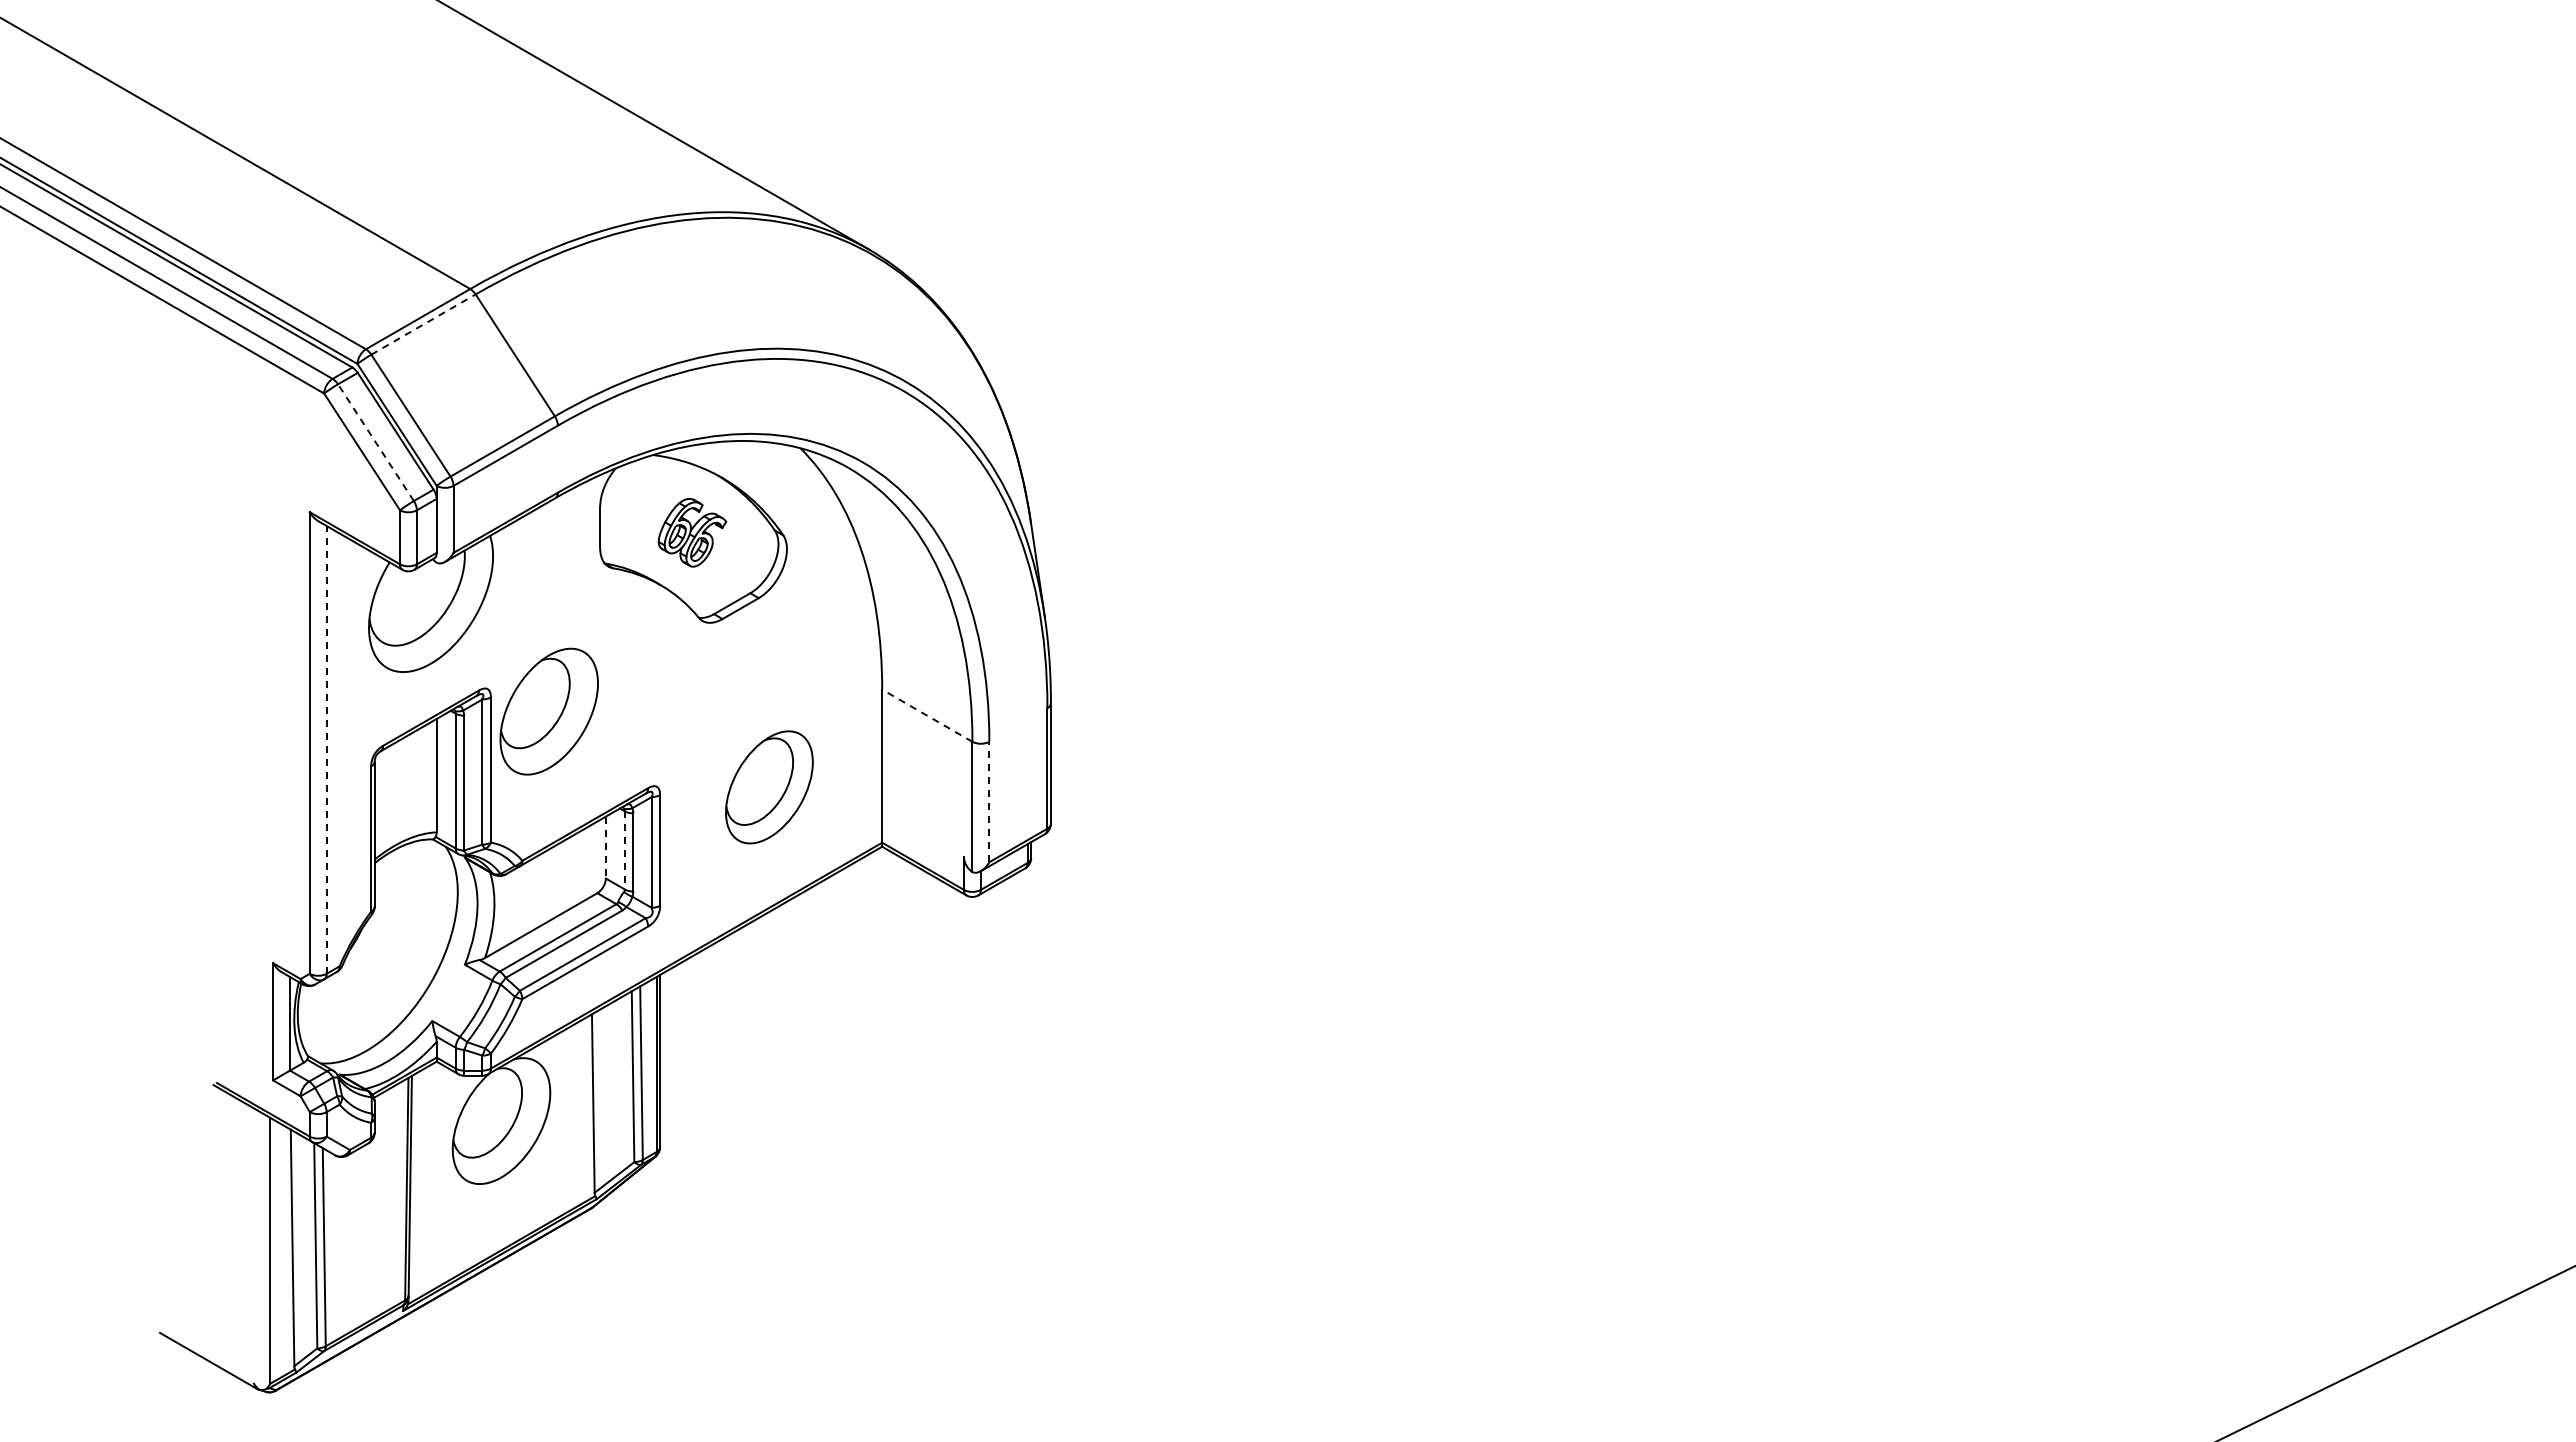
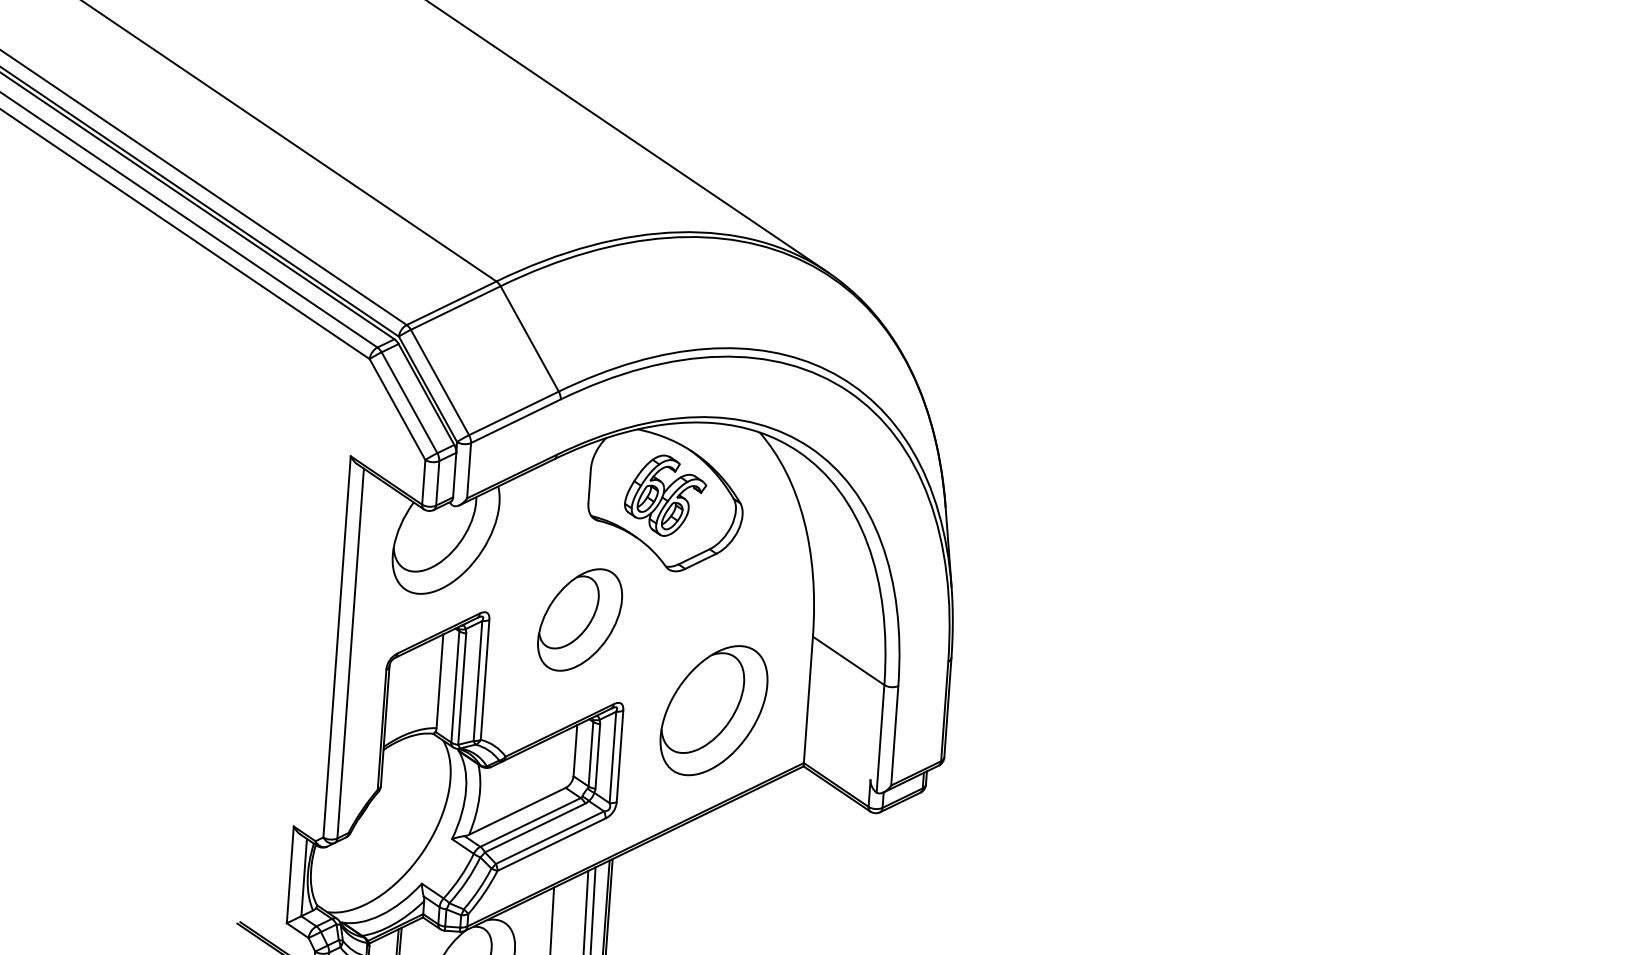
line: (423, 324) -> (455, 307), dashed -> solid
line: (375, 442) -> (409, 402), dashed -> solid
part: (692, 532) -> (665, 495), size x1.43
part: (548, 711) -> (579, 619), moved
line: (926, 715) -> (847, 660), dashed -> solid
line: (326, 749) -> (350, 653), dashed -> solid
part: (769, 787) -> (714, 710), size x1.43
line: (989, 801) -> (894, 735), dashed -> solid
line: (605, 847) -> (575, 750), dashed -> solid
line: (624, 850) -> (590, 754), dashed -> solid

